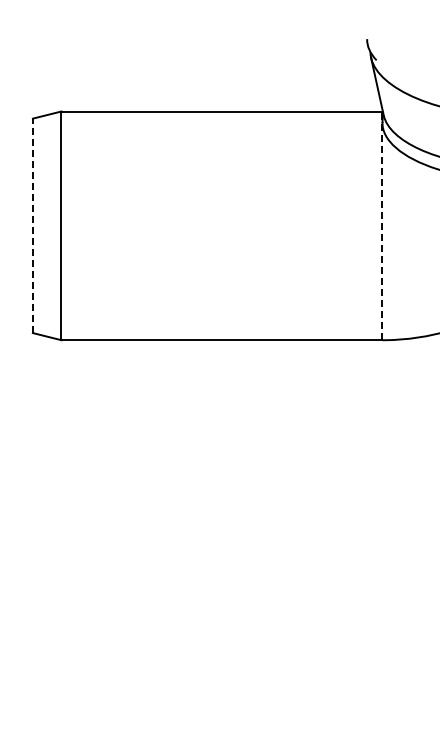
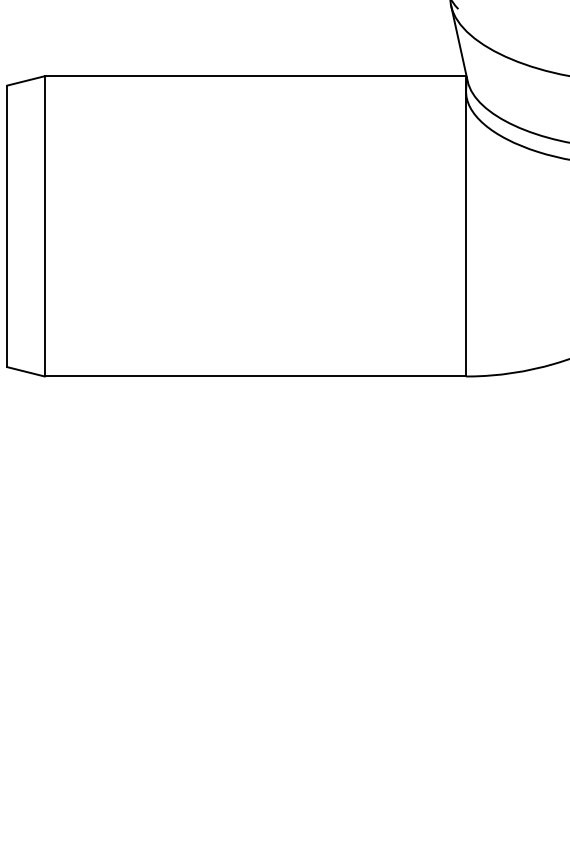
line: (32, 225) -> (6, 225), dashed -> solid
line: (382, 225) -> (466, 225), dashed -> solid

